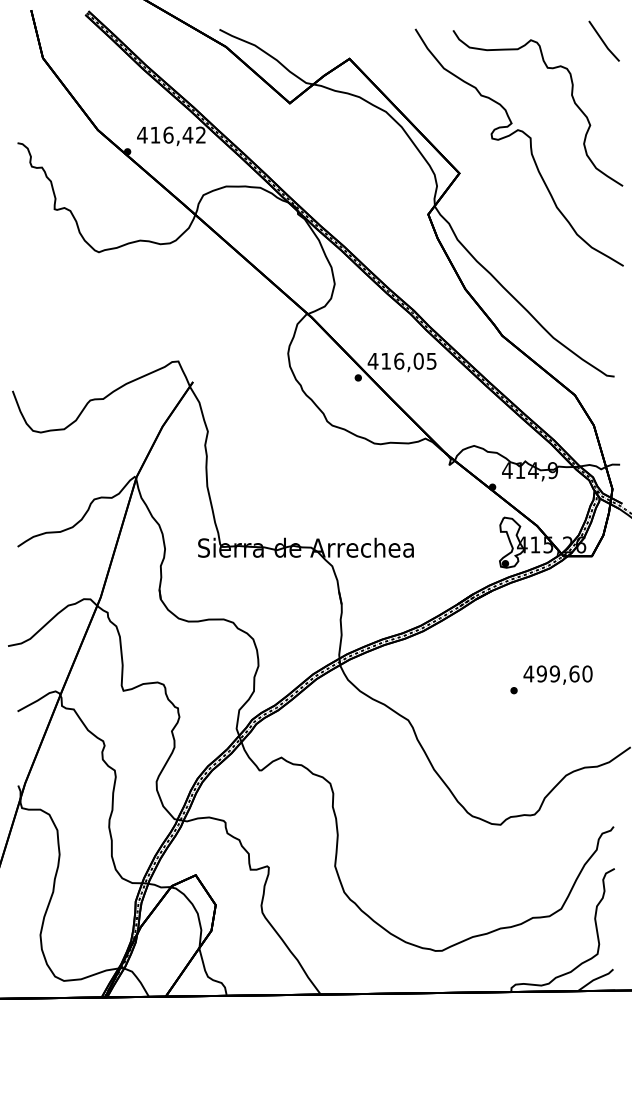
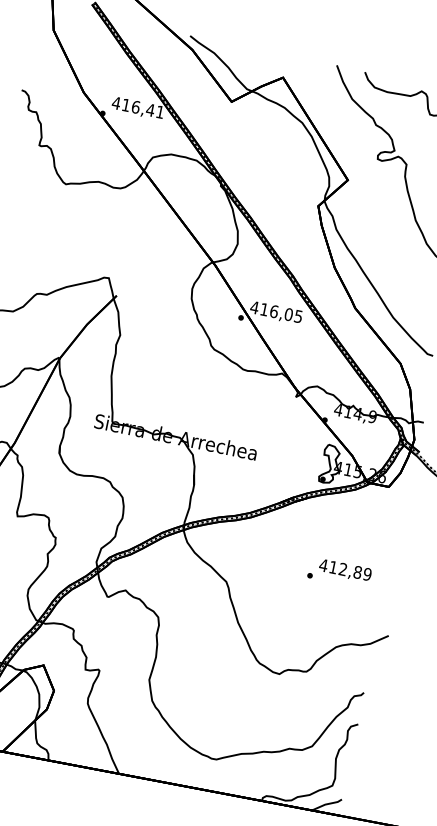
text: (200, 134) -> (159, 111), 416,42 -> 416,41
text: (564, 673) -> (350, 570), 499,60 -> 412,89

